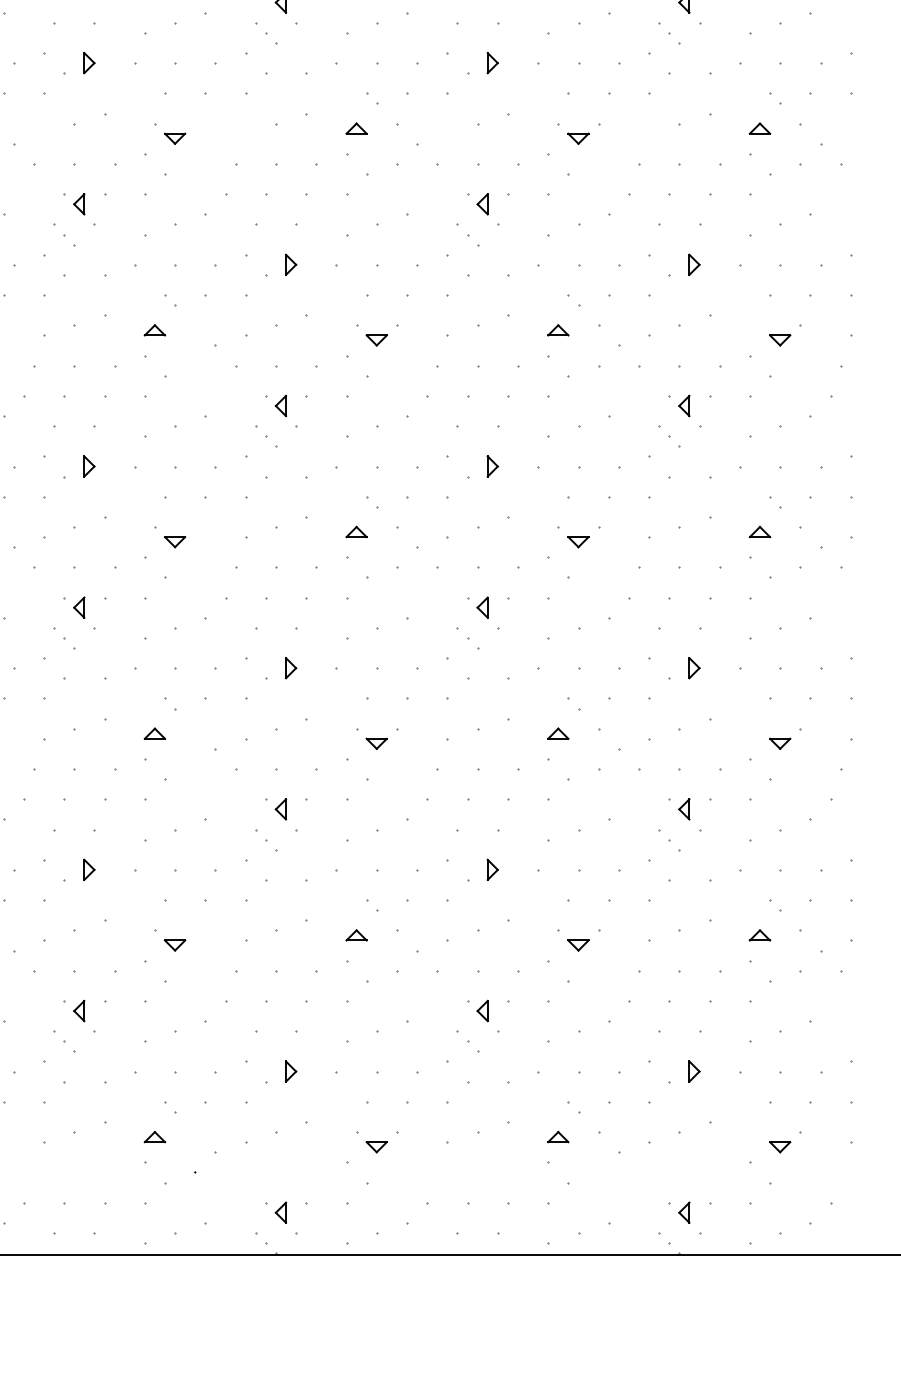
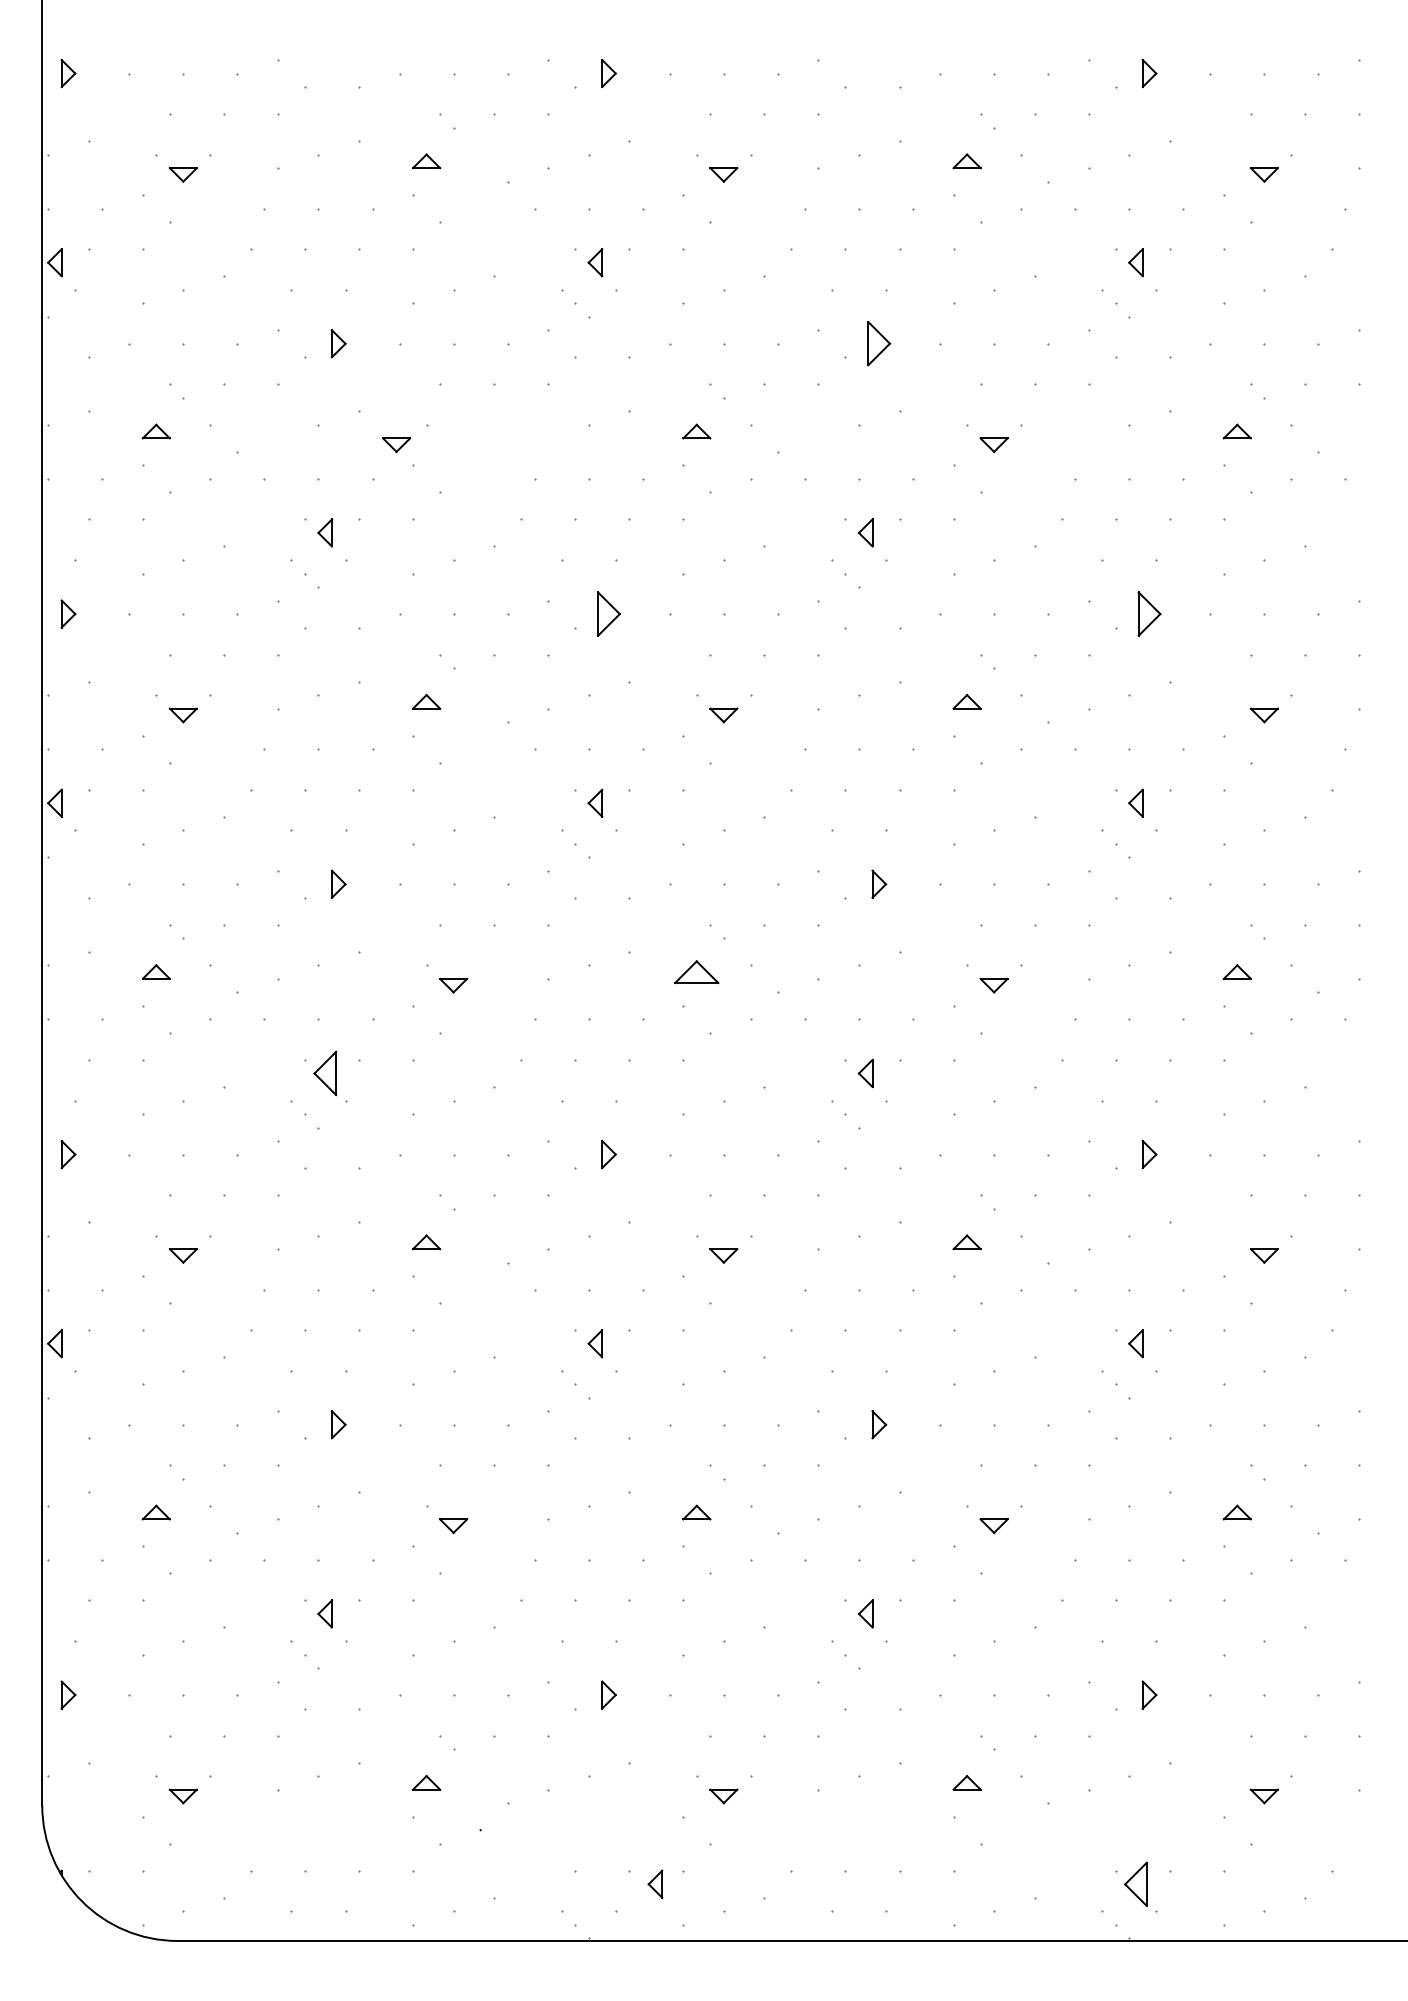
part: (492, 62) -> (879, 343), size x1.6
part: (175, 139) -> (396, 445), moved
part: (290, 264) -> (608, 613), size x1.6
part: (694, 264) -> (1149, 613), size x1.6
part: (356, 531) -> (696, 971), size x1.6
part: (78, 607) -> (324, 1073), size x1.6
part: (280, 1212) -> (655, 1883), moved
part: (683, 1212) -> (1135, 1883), size x1.6

